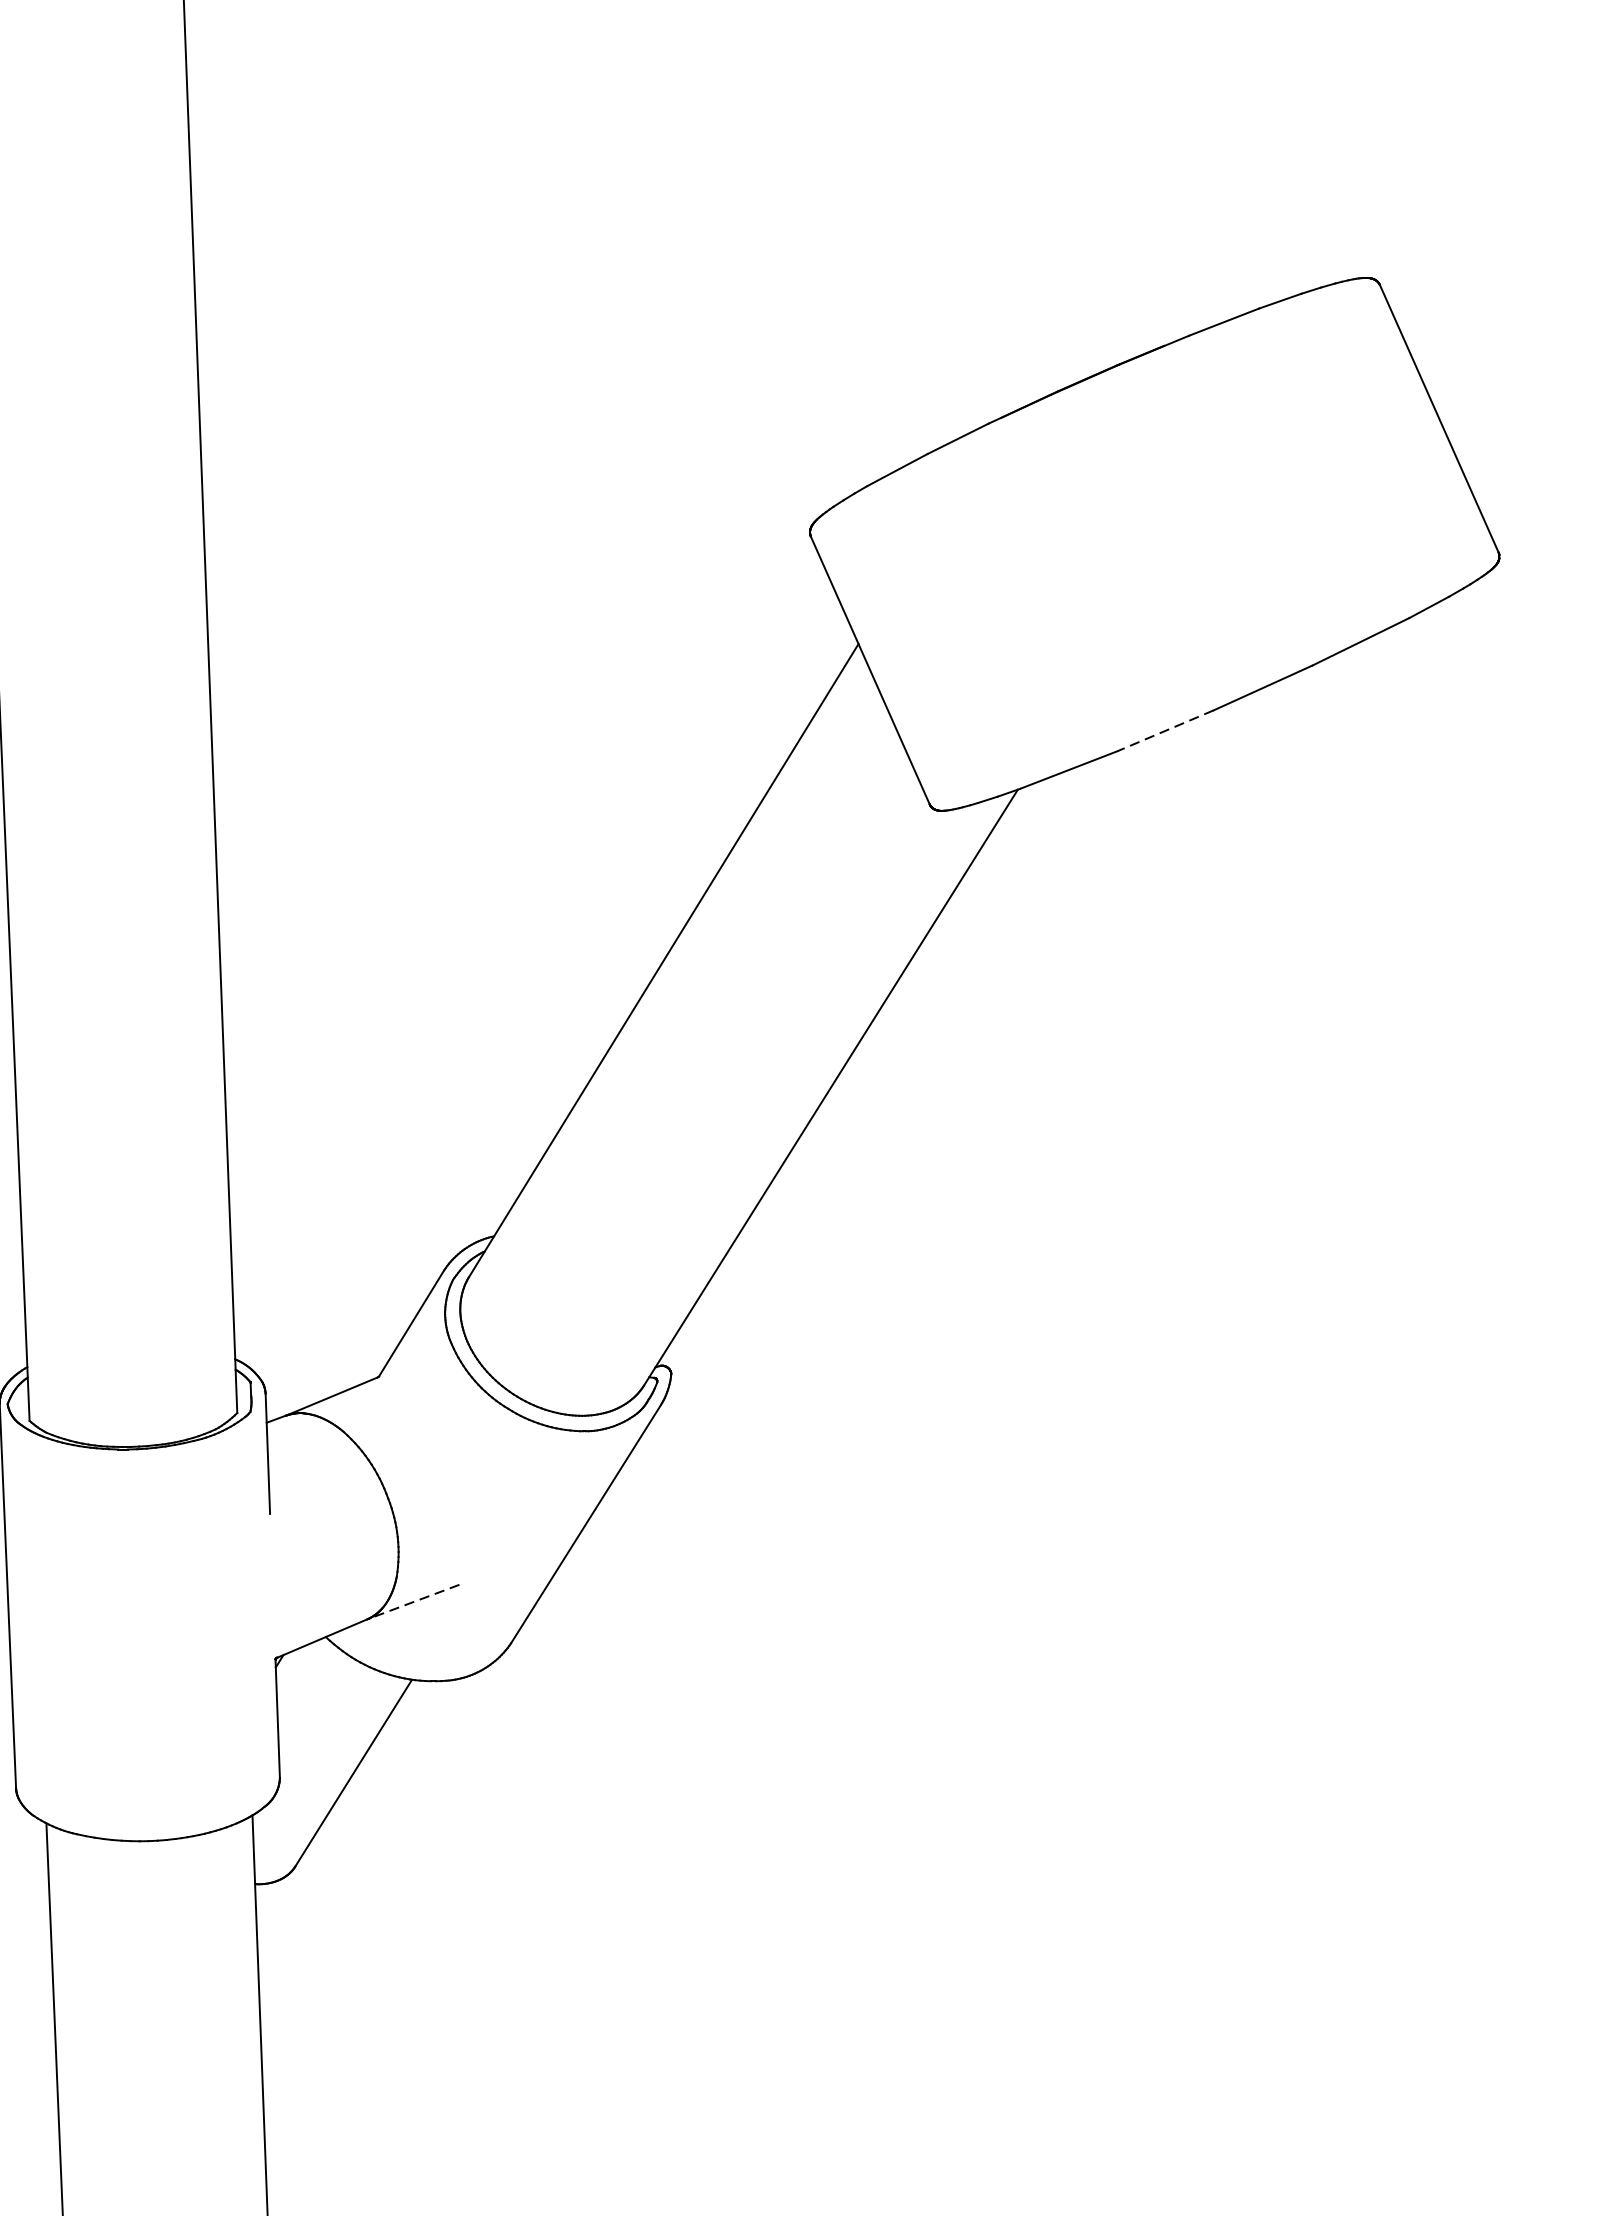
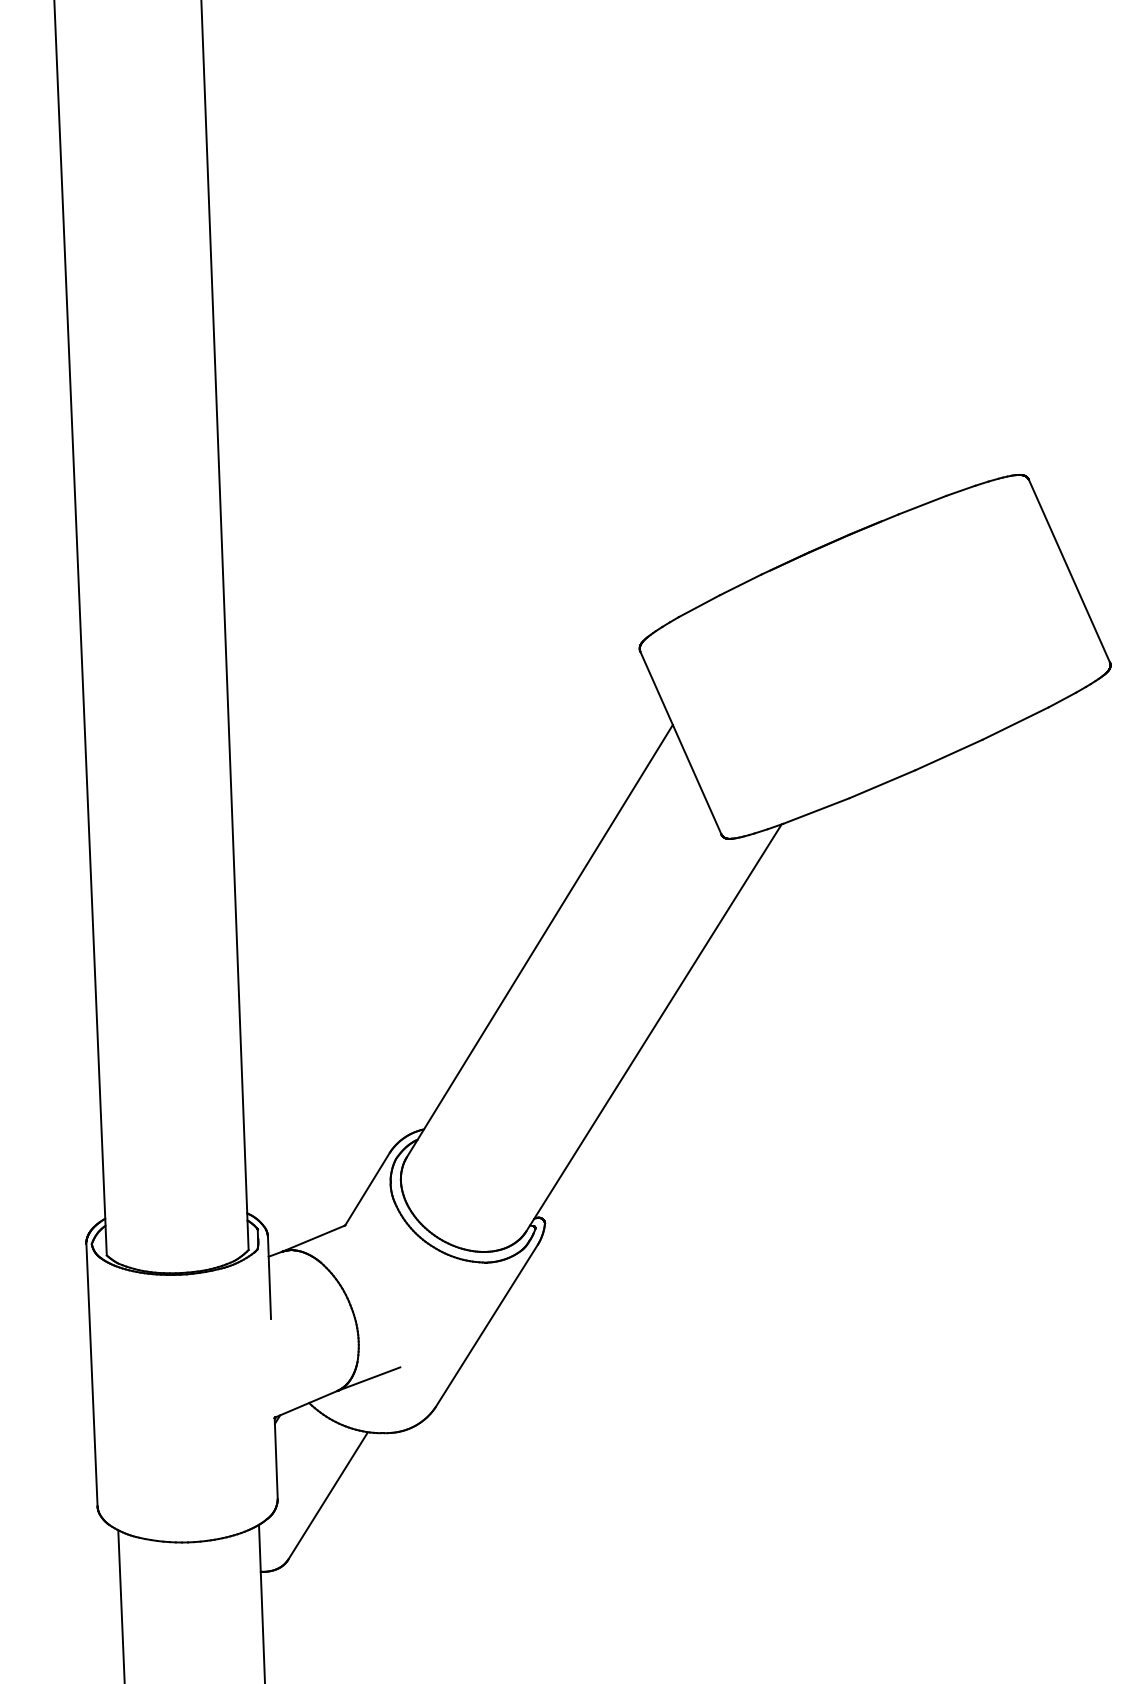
line: (1165, 731) -> (882, 784), dashed -> solid
line: (414, 1601) -> (369, 1378), dashed -> solid

